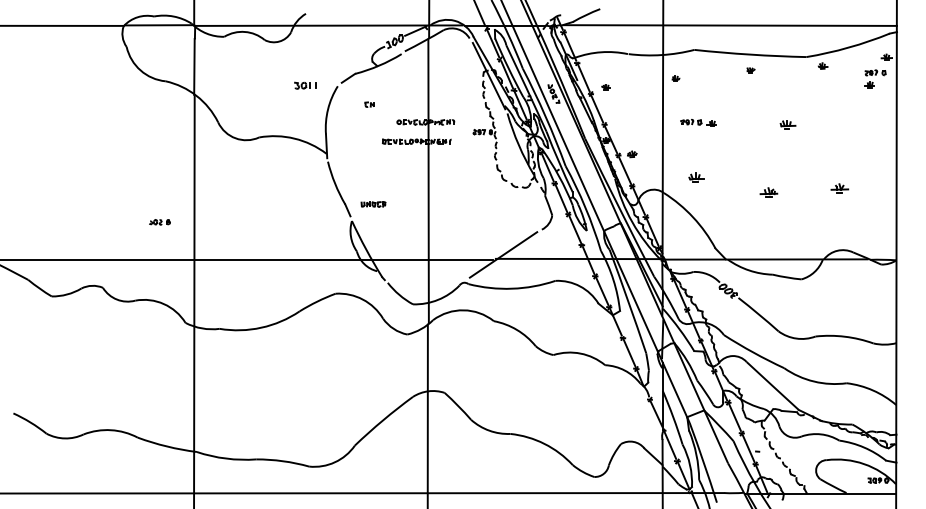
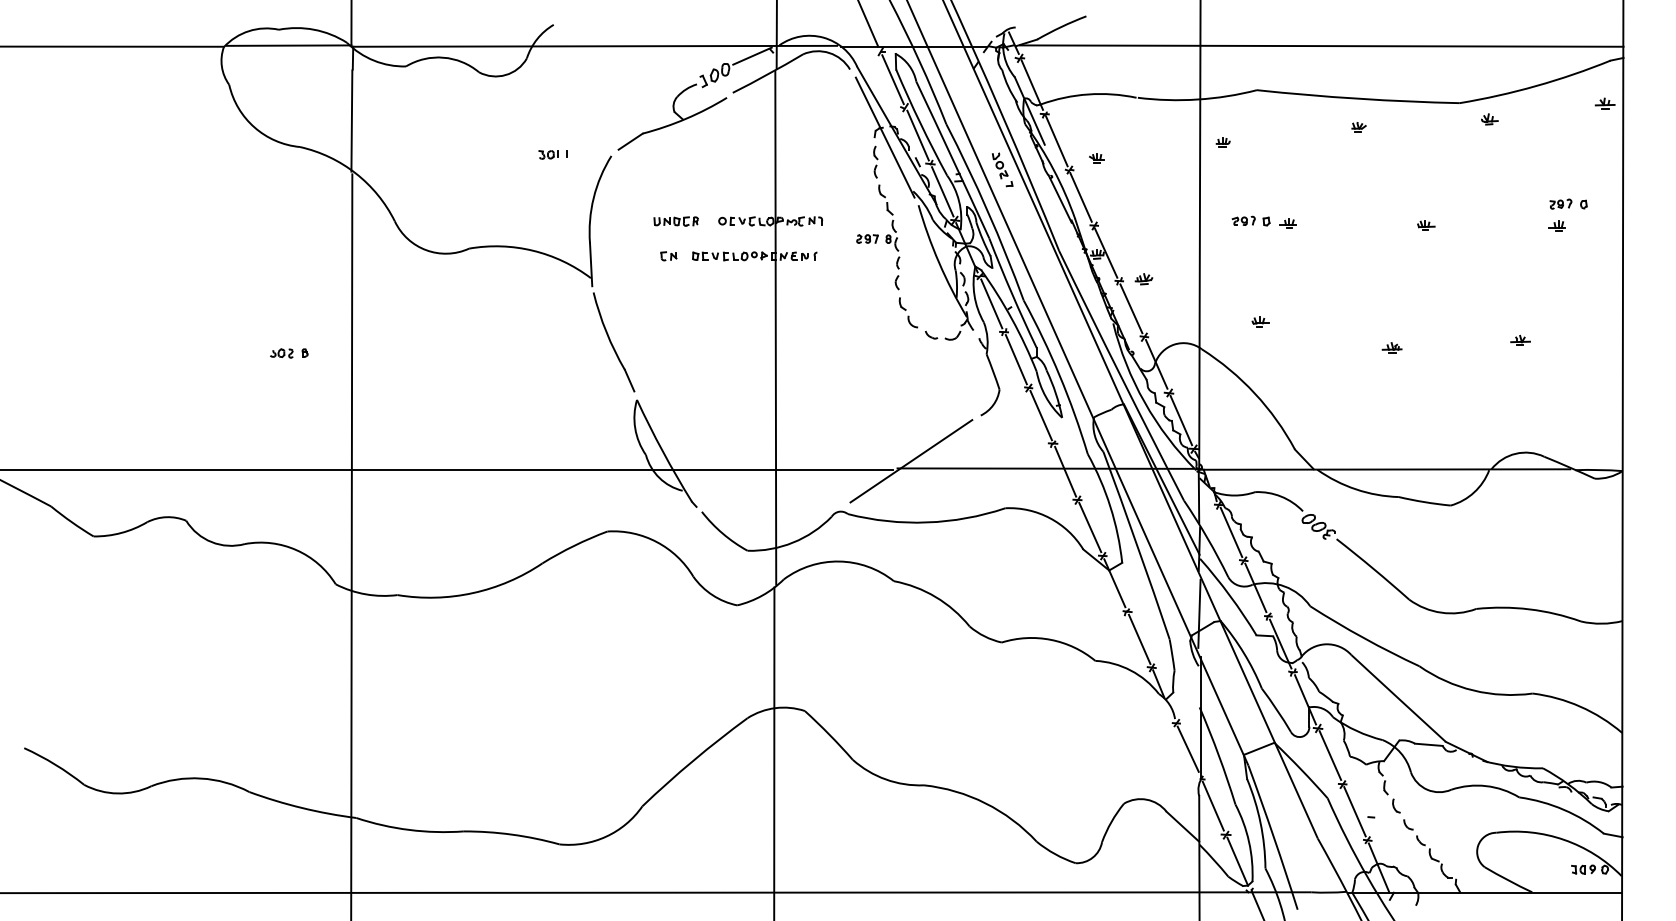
part: (875, 78) -> (1568, 214), moved
part: (305, 85) -> (552, 154), size x0.71
part: (369, 104) -> (668, 255), moved
part: (787, 124) -> (1425, 225), size x0.62
part: (696, 177) -> (1260, 321), size x0.62
part: (840, 187) -> (1521, 339), size x0.62
part: (769, 191) -> (1392, 346), size x0.62
part: (373, 204) -> (675, 221), moved
part: (159, 222) -> (288, 353), moved

